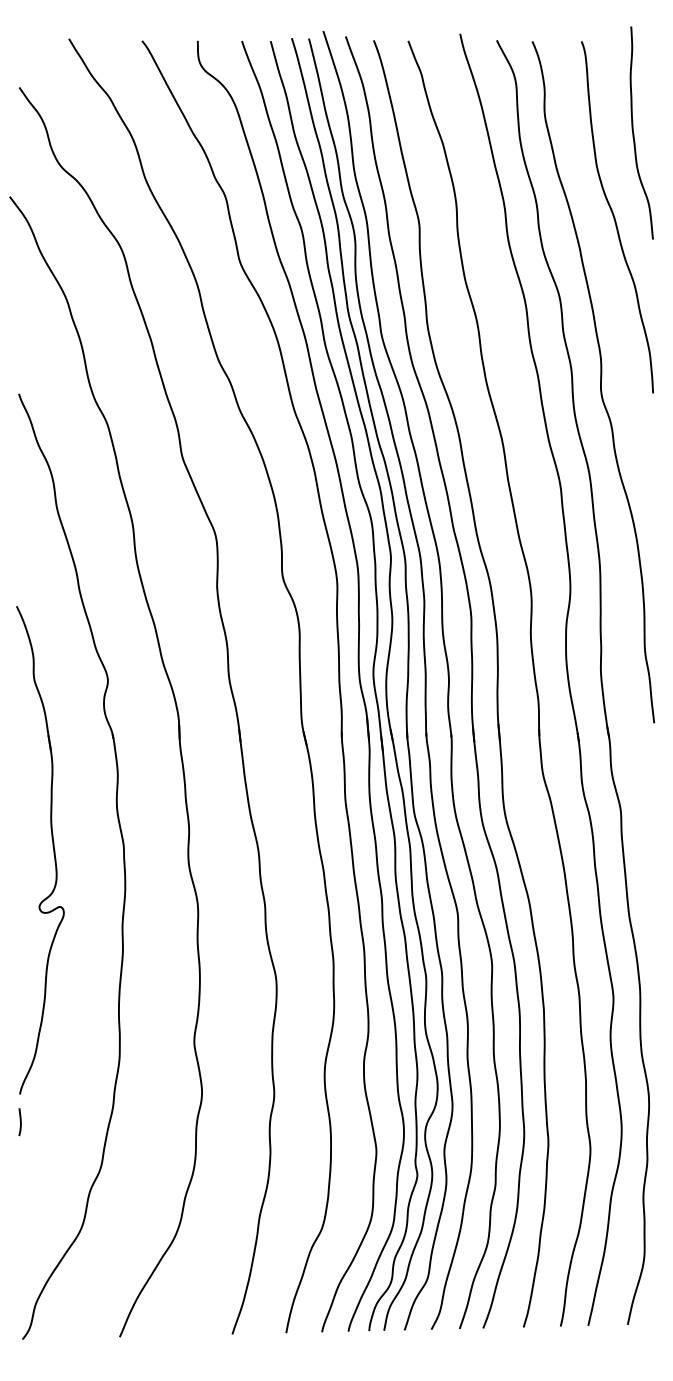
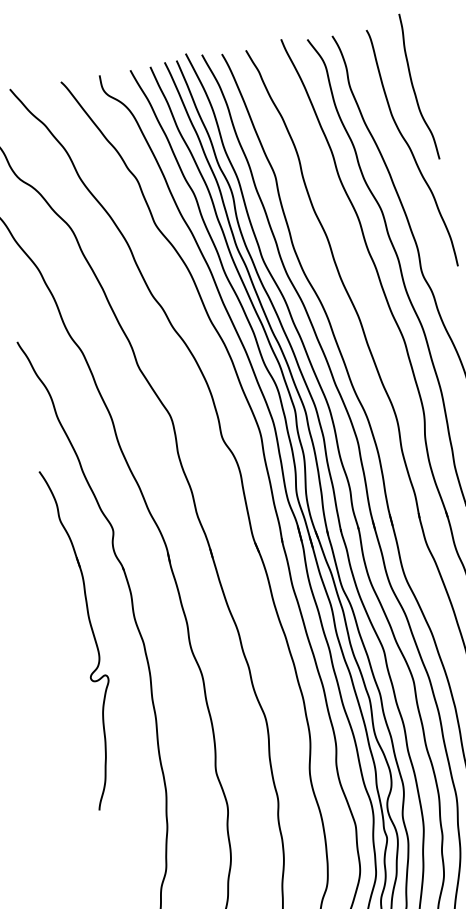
part: (52, 846) -> (92, 634), moved
line: (20, 1122) -> (104, 848), removed

